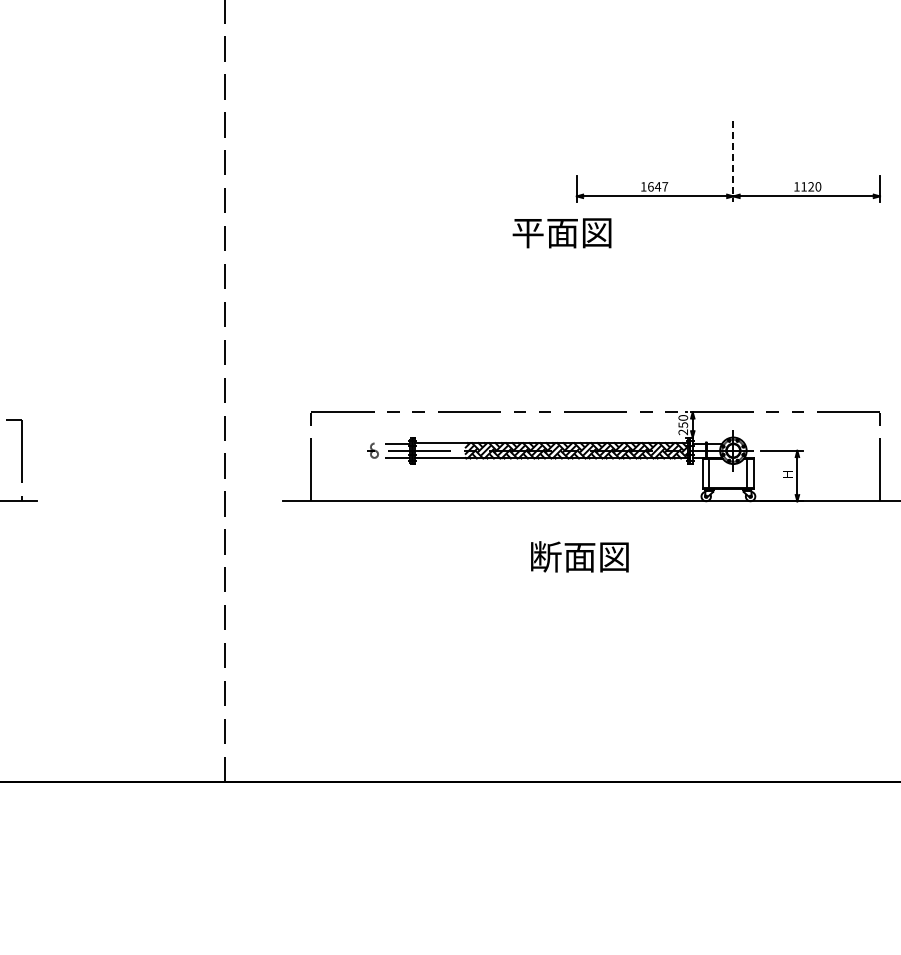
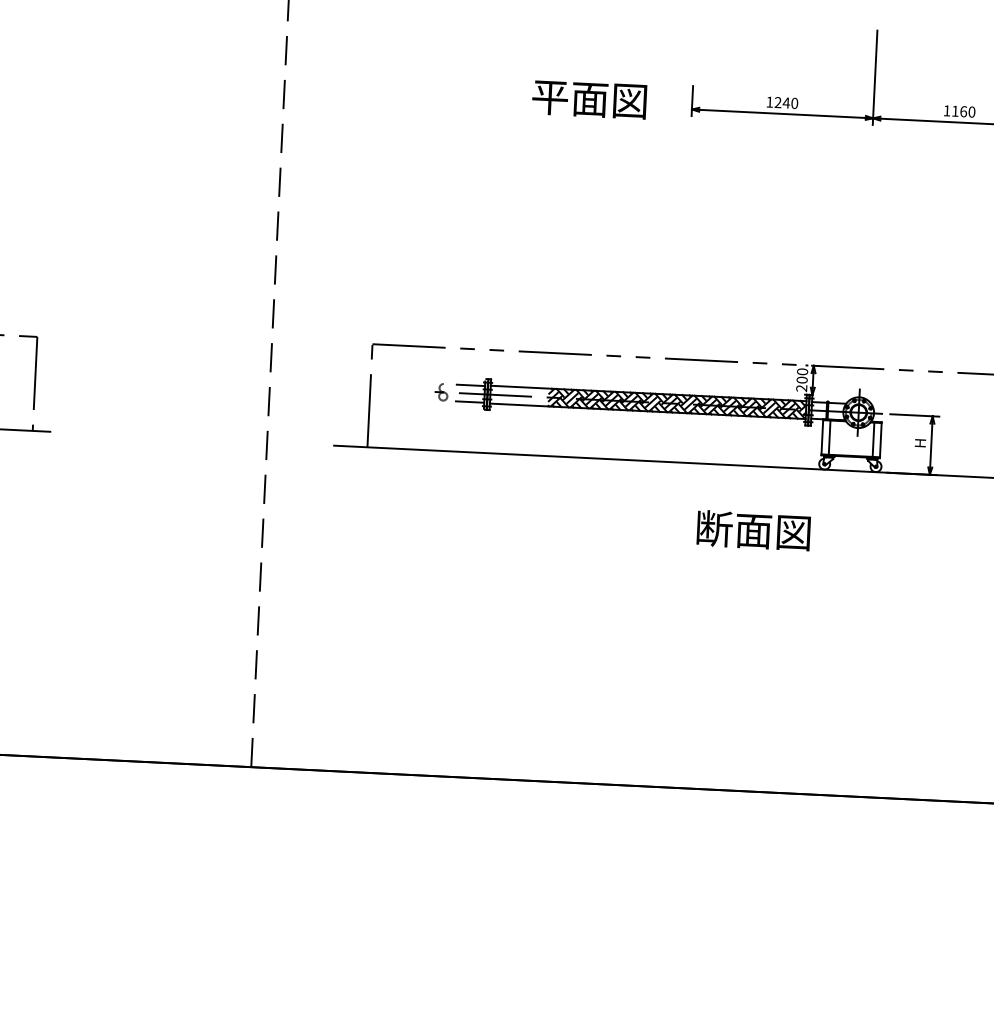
line: (733, 161) -> (875, 77), dashed -> solid
text: (658, 186) -> (786, 102), 1647 -> 1240
text: (811, 186) -> (964, 111), 1120 -> 1160
text: (561, 233) -> (588, 99), moved
text: (682, 424) -> (801, 379), 250 -> 200
text: (579, 556) -> (753, 530), moved

